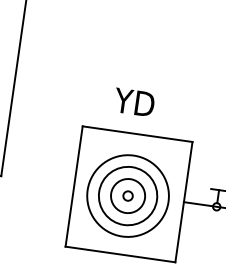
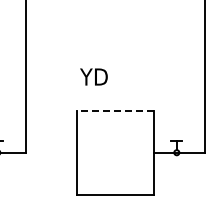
text: (133, 101) -> (93, 76), moved
line: (137, 134) -> (115, 110), solid -> dashed
part: (127, 195) -> (114, 153), removed

